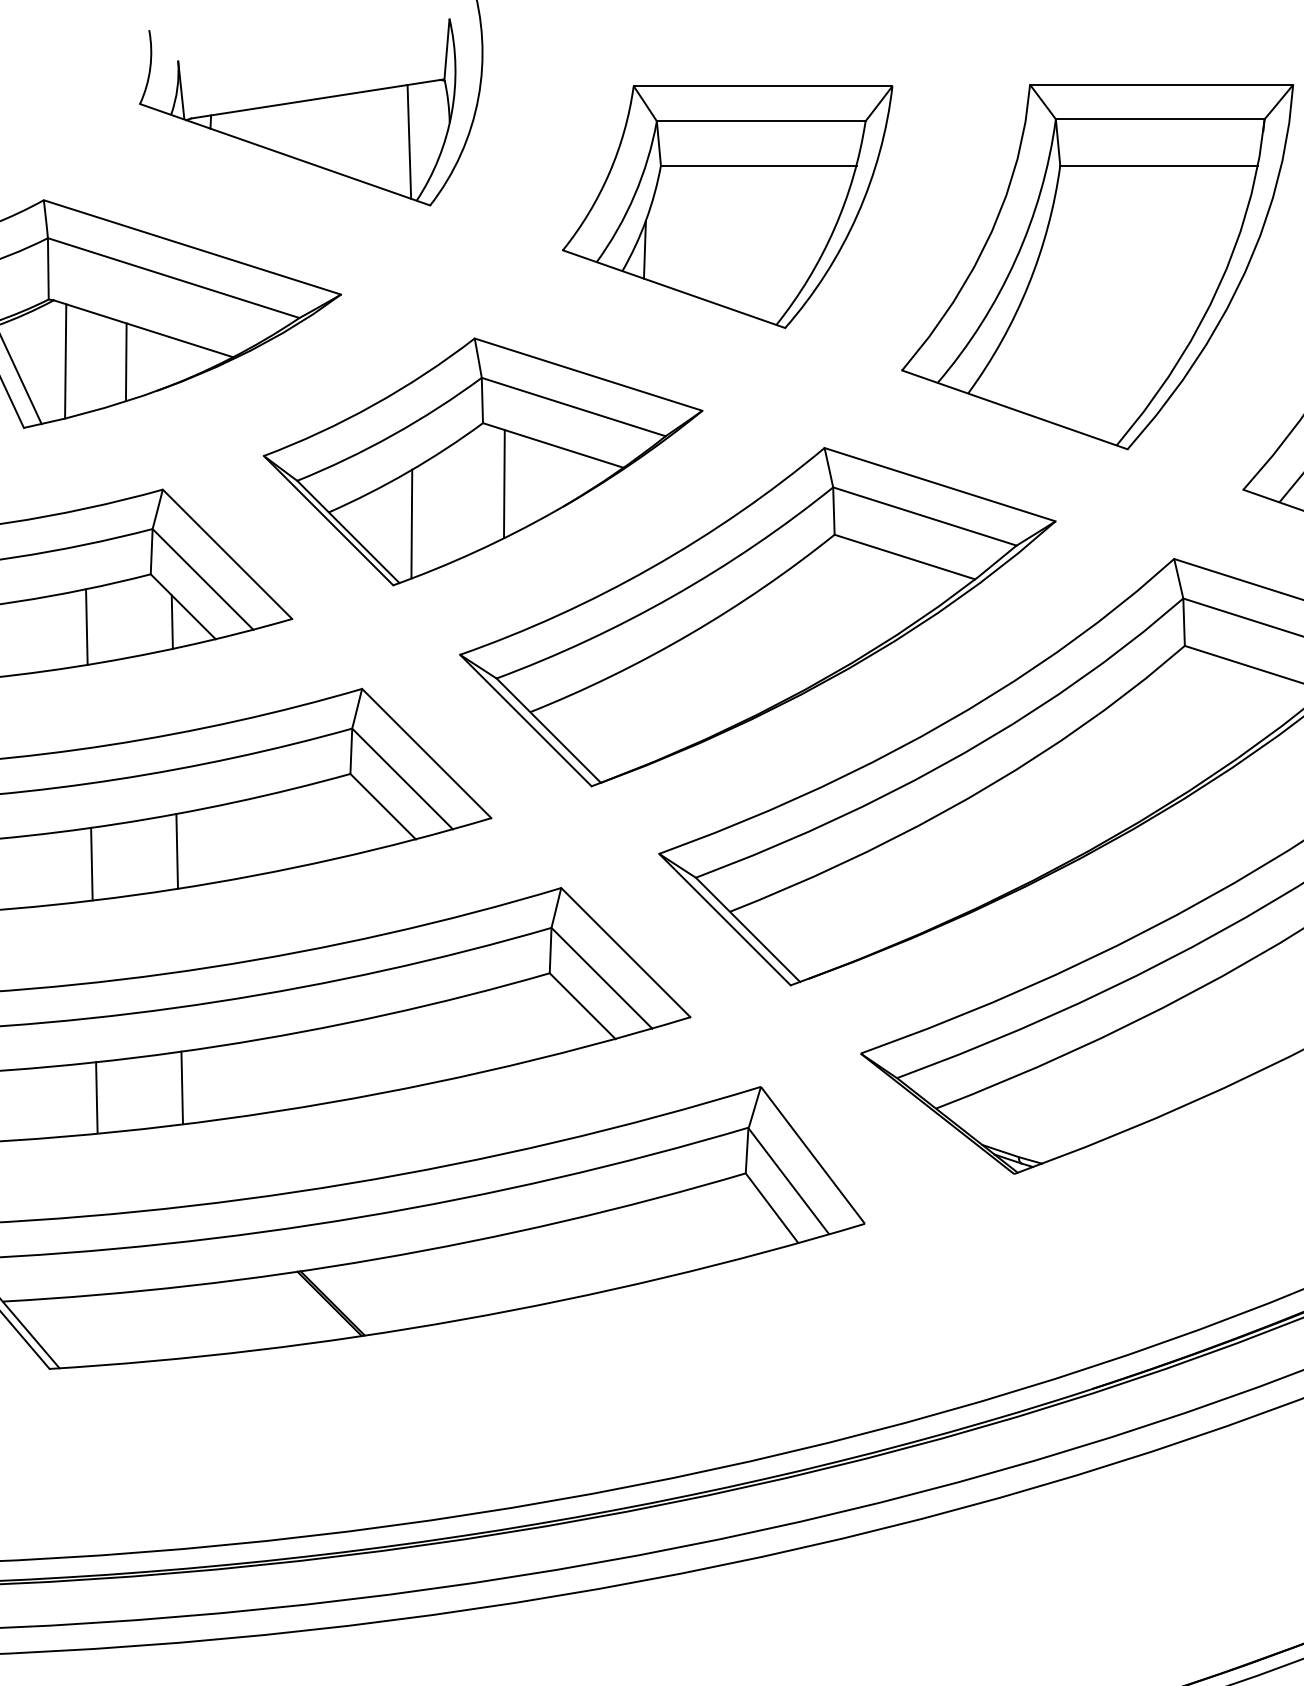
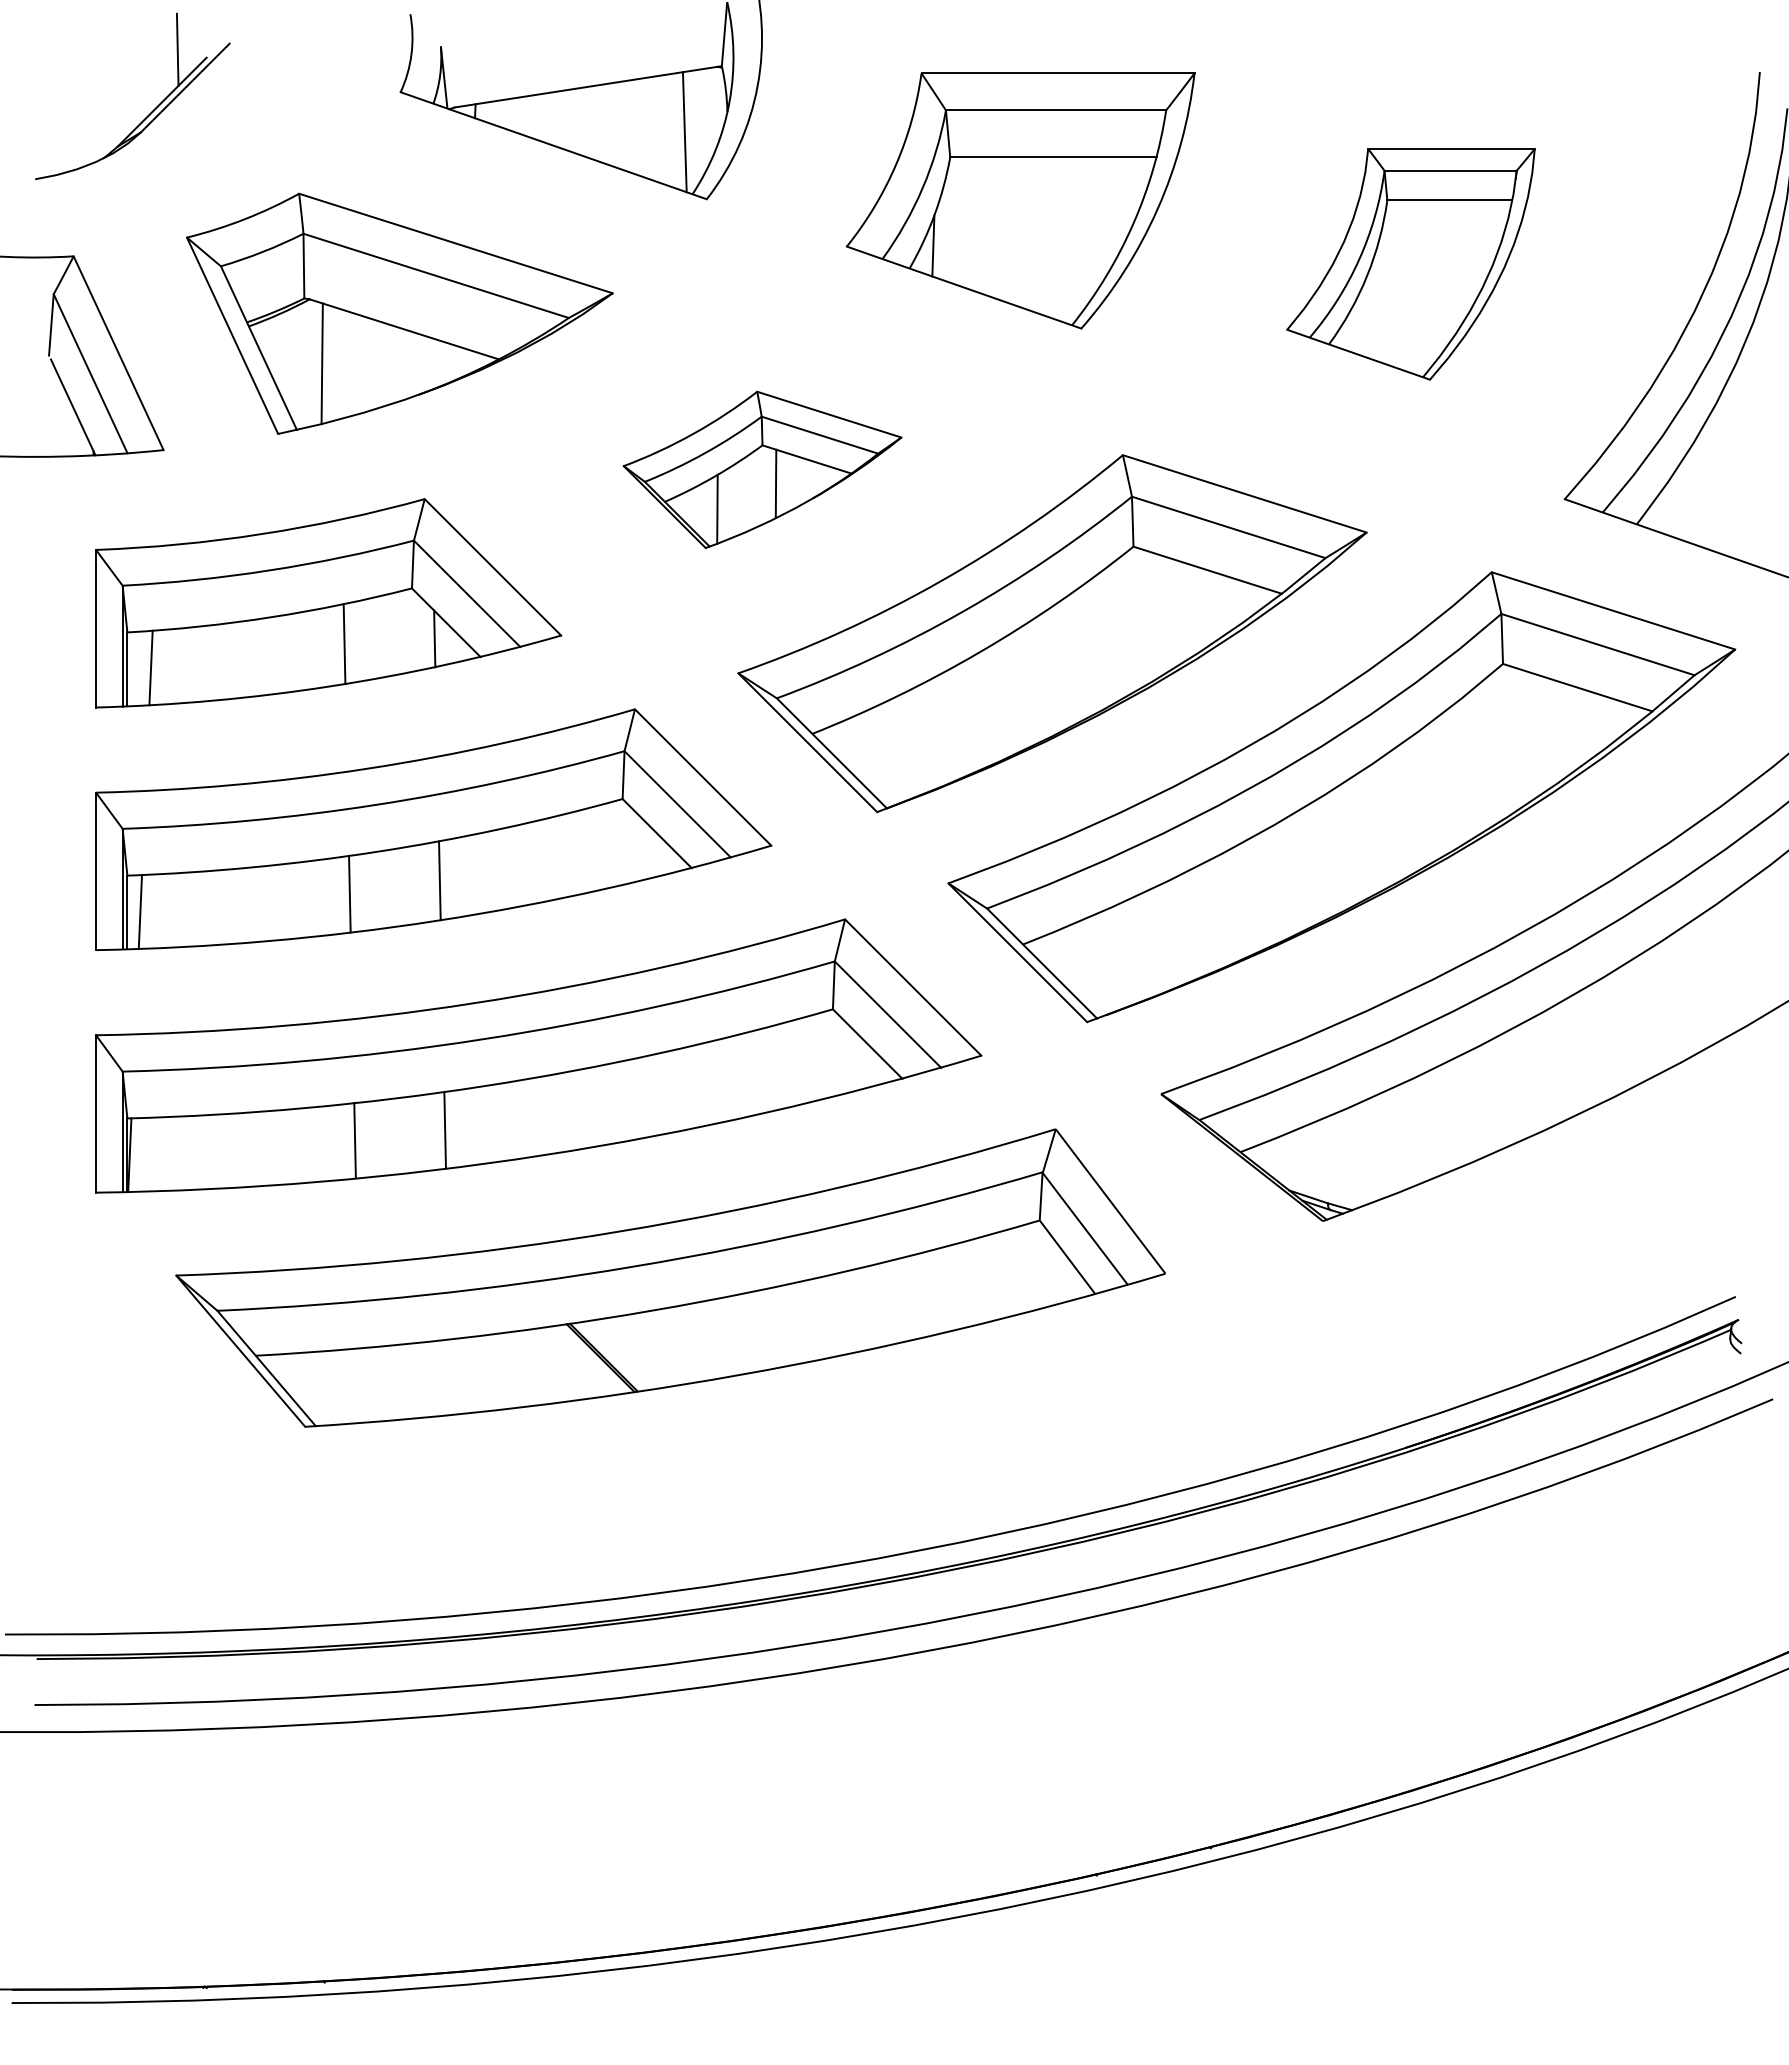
part: (1097, 267) -> (1410, 264), size x0.6
line: (125, 362) -> (385, 364), removed
part: (482, 461) -> (762, 469), size x0.6

